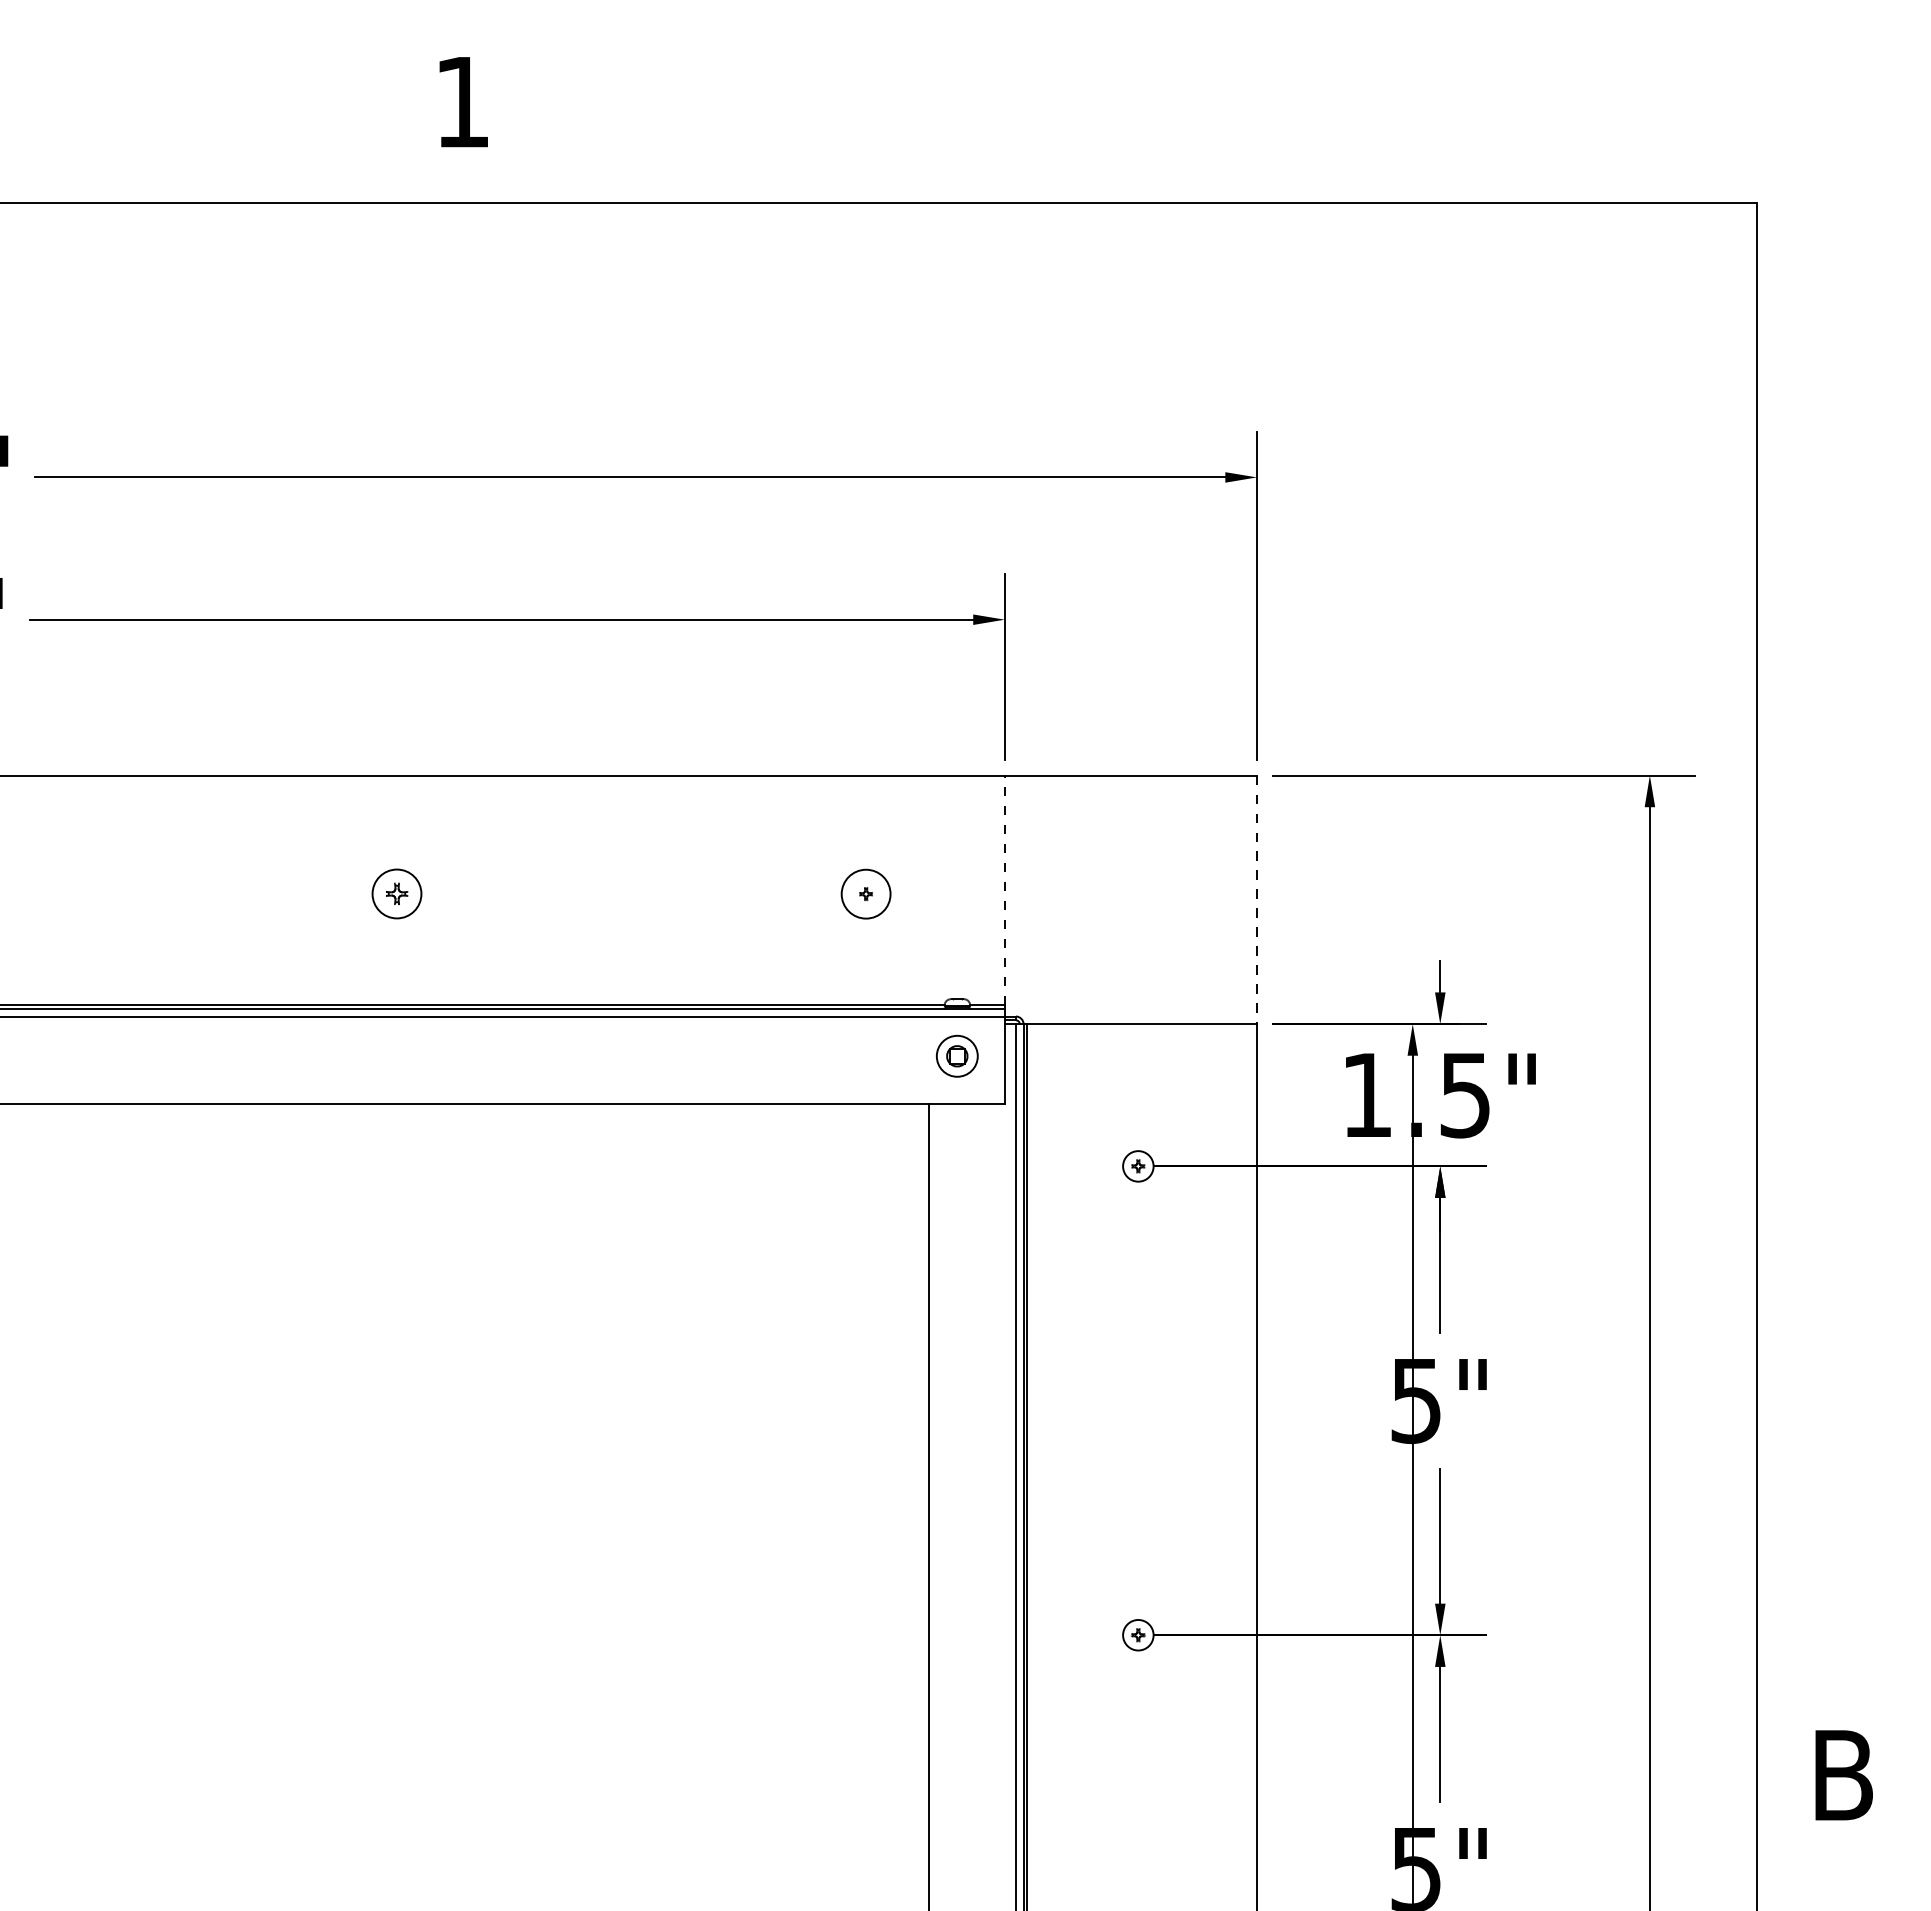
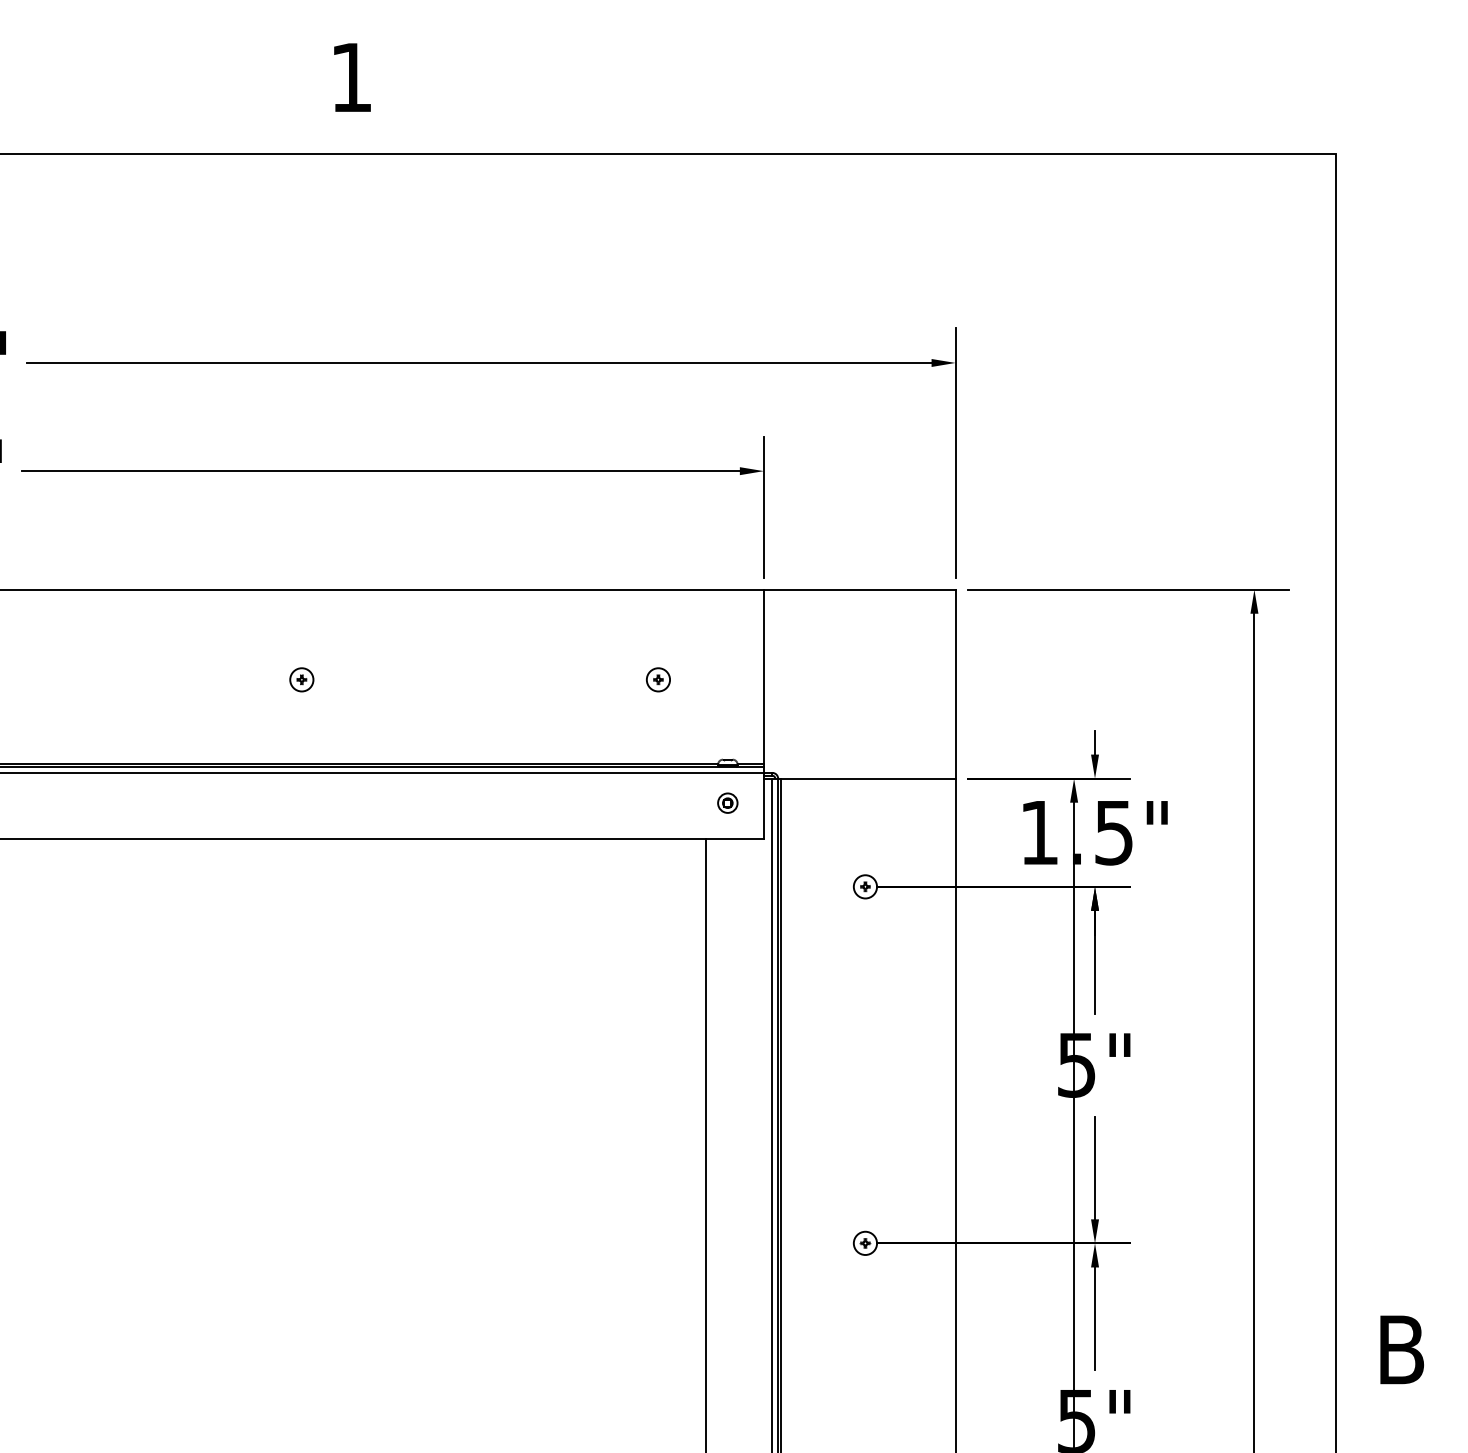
line: (1004, 890) -> (763, 677), dashed -> solid
circle: (865, 893) -> (657, 679), size x0.62
part: (397, 894) -> (302, 680), size x0.62
line: (1256, 900) -> (955, 684), dashed -> solid
part: (957, 1056) -> (727, 803), size x0.62

